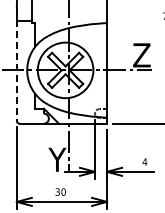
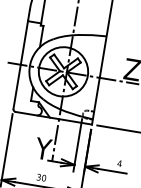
line: (16, 70) -> (20, 64), dashed -> solid

